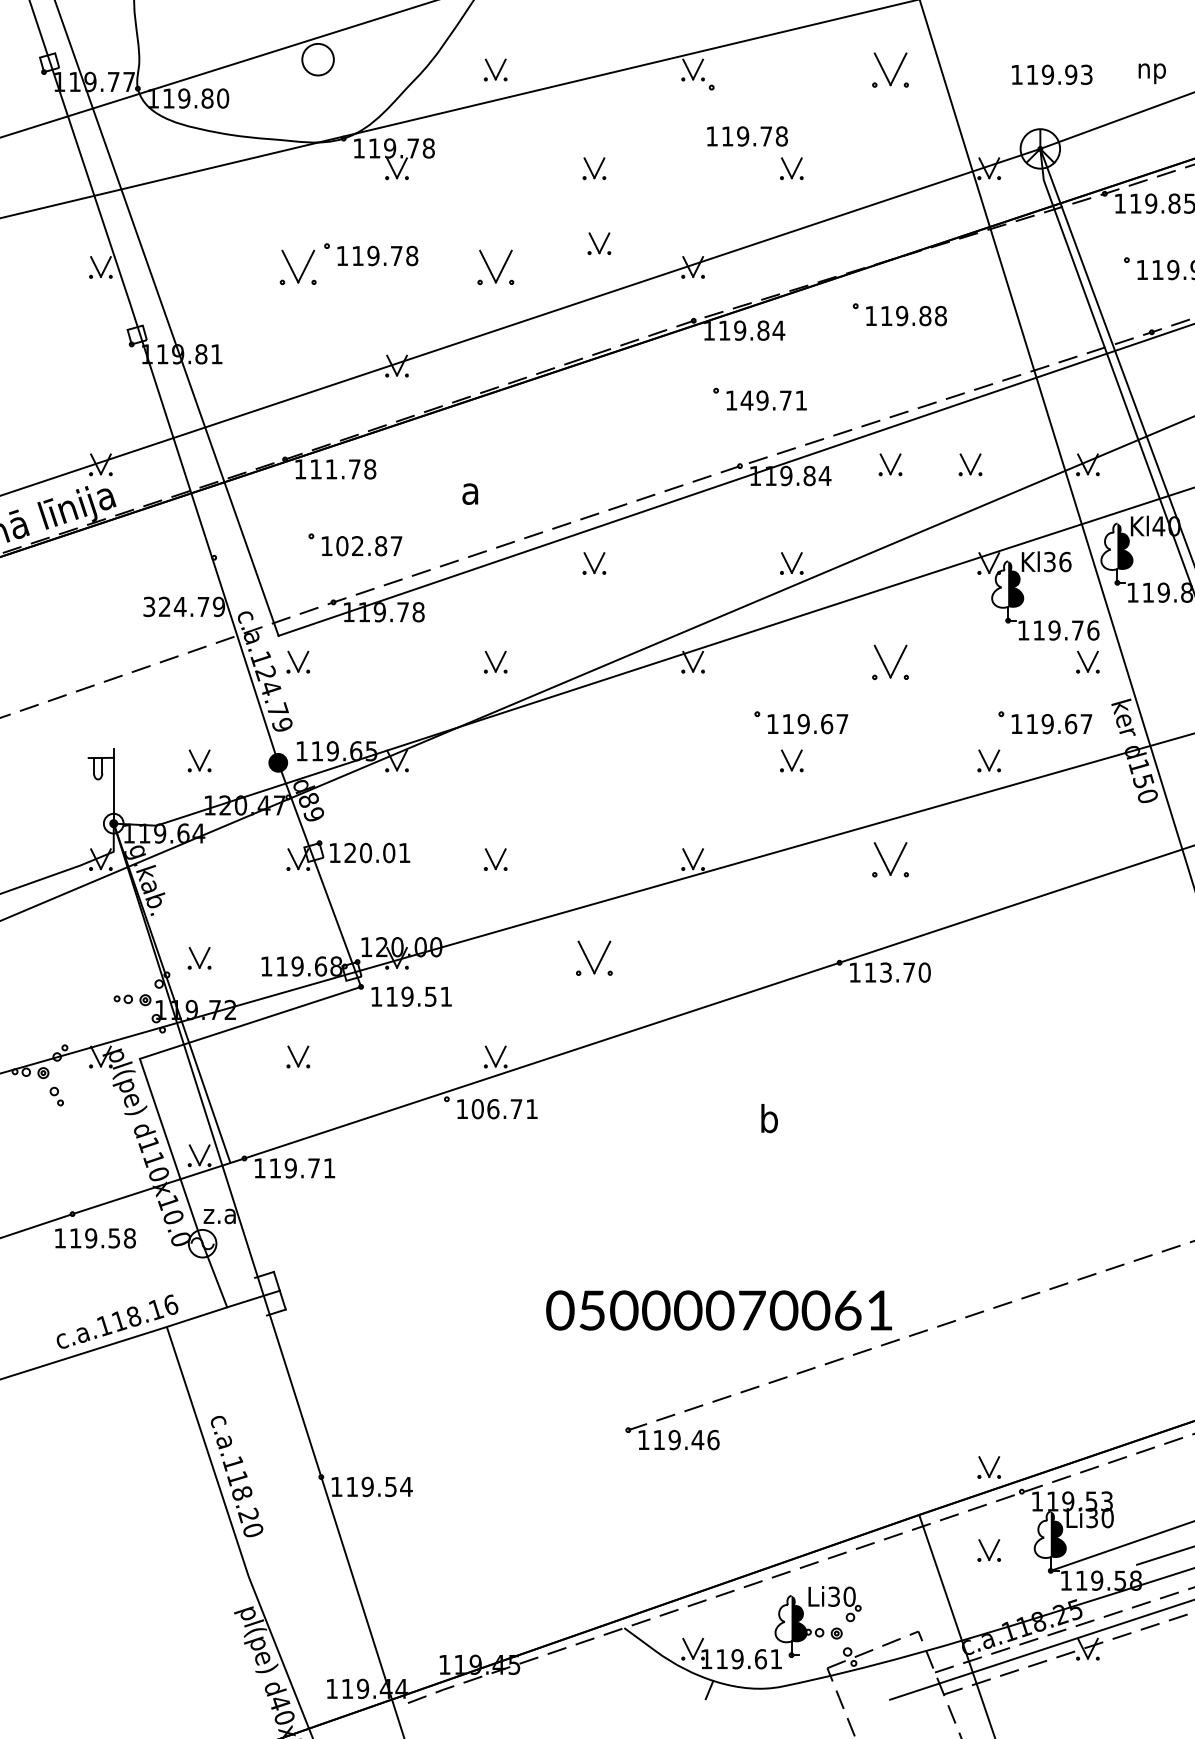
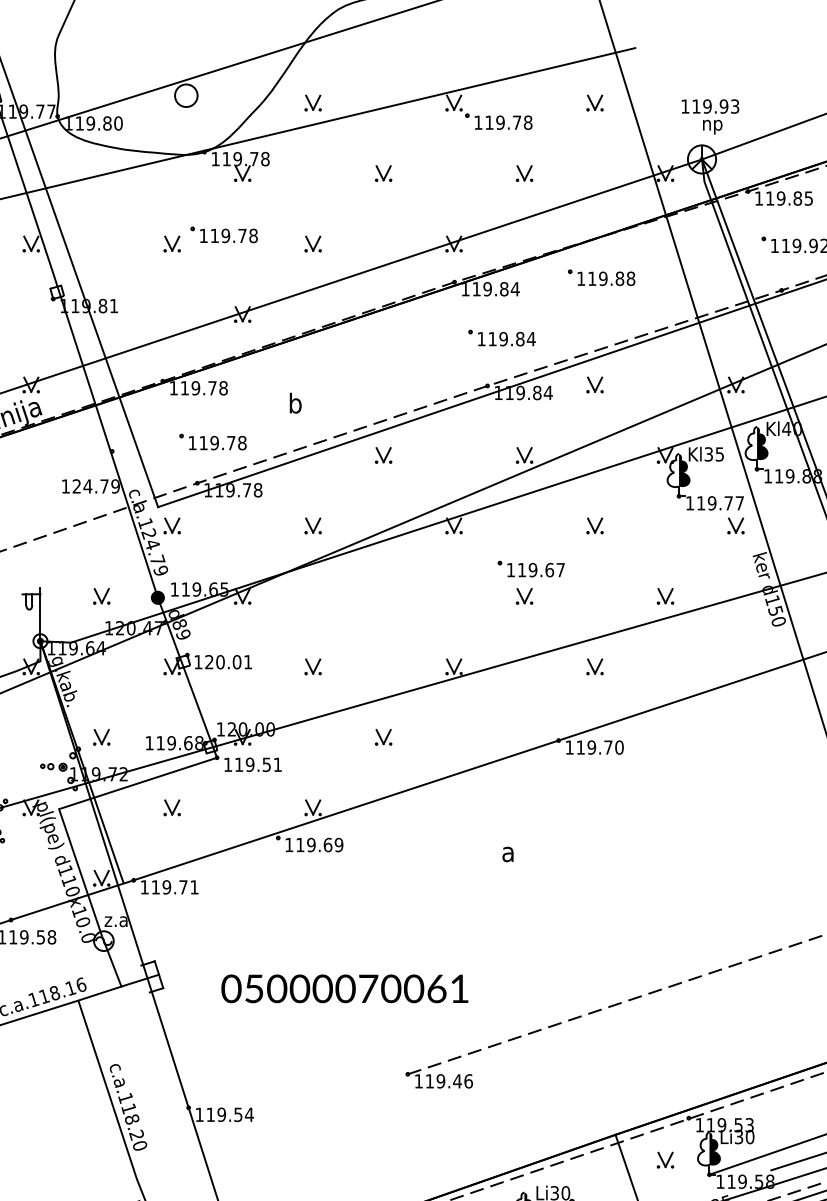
part: (890, 69) -> (595, 102), size x0.62
text: (1151, 73) -> (712, 127), moved
text: (747, 136) -> (503, 122), moved
part: (599, 243) -> (387, 226), removed
part: (298, 267) -> (172, 244), size x0.62
part: (495, 267) -> (313, 244), size x0.62
text: (773, 400) -> (511, 339), 149.71 -> 119.84
part: (970, 464) -> (652, 384), removed
text: (331, 469) -> (195, 388), 111.78 -> 119.78
text: (470, 489) -> (295, 402), a -> b
text: (369, 546) -> (223, 443), 102.87 -> 119.78
text: (1065, 561) -> (719, 454), Kl36 -> Kl35
text: (149, 606) -> (65, 486), 324.79 -> 124.79
text: (1093, 630) -> (739, 503), 119.76 -> 119.77
part: (890, 661) -> (595, 525), size x0.62
part: (1045, 722) -> (705, 569), removed
part: (890, 859) -> (595, 666), size x0.62
part: (594, 958) -> (383, 737), size x0.62
text: (885, 972) -> (591, 747), 113.70 -> 119.70
text: (504, 1109) -> (319, 845), 106.71 -> 119.69
text: (768, 1118) -> (507, 851), b -> a
text: (718, 1310) -> (344, 988), moved
part: (988, 1467) -> (665, 1100), removed

